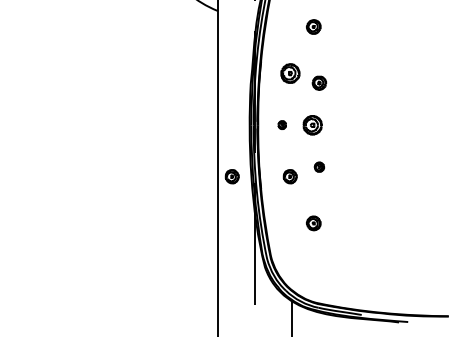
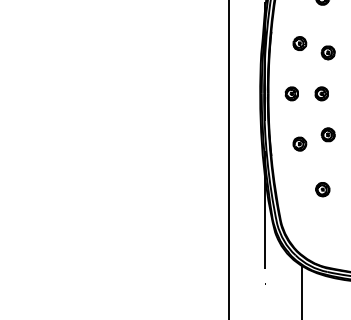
part: (289, 73) -> (299, 43), size x0.71
part: (282, 124) -> (292, 93), size x1.67
part: (312, 124) -> (321, 93), size x0.71
part: (319, 166) -> (328, 134), size x1.43
part: (231, 176) -> (242, 143), removed

